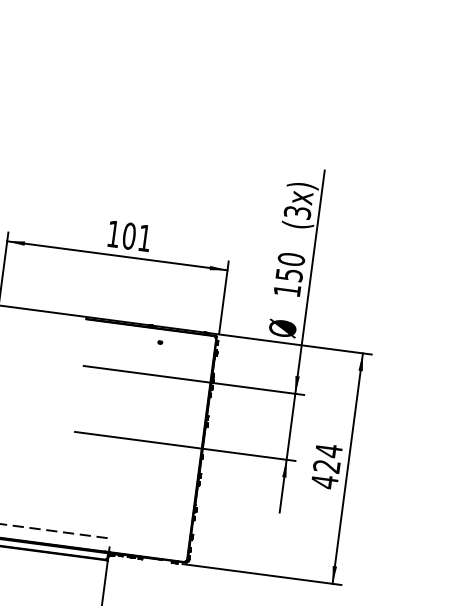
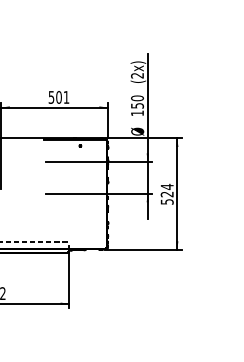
text: (297, 212) -> (137, 75), (3x) -> (2x)
text: (113, 234) -> (51, 97), 101 -> 501
text: (323, 480) -> (166, 201), 424 -> 524

